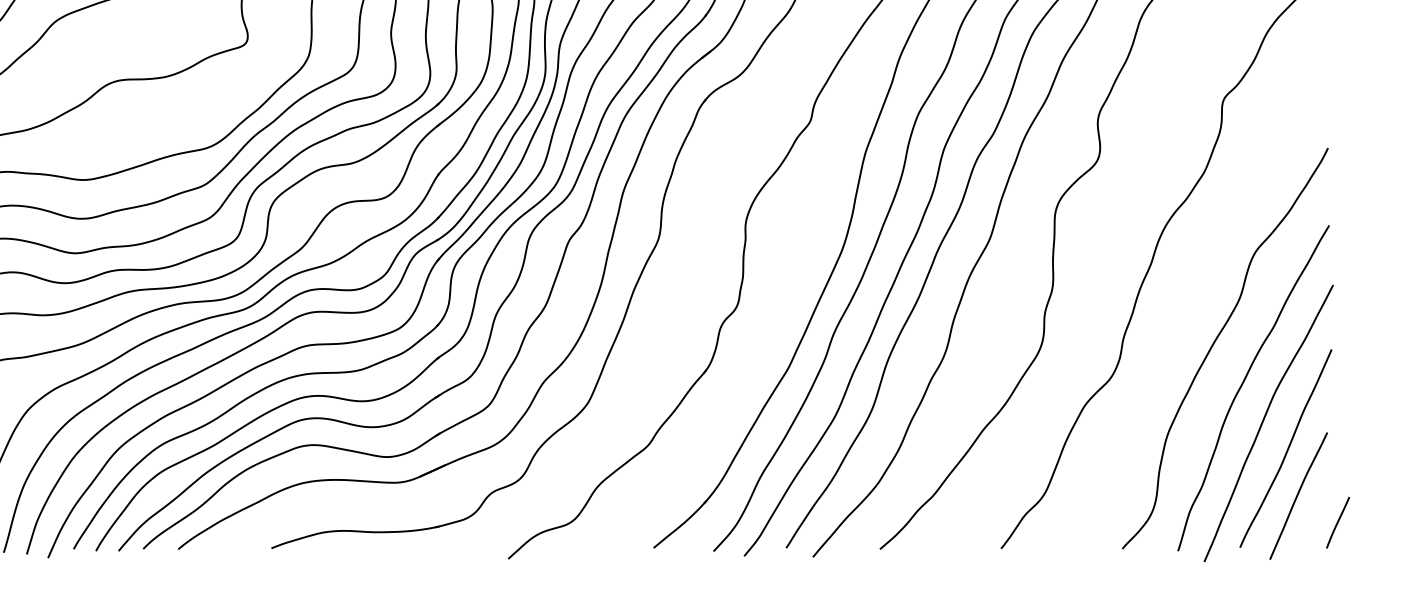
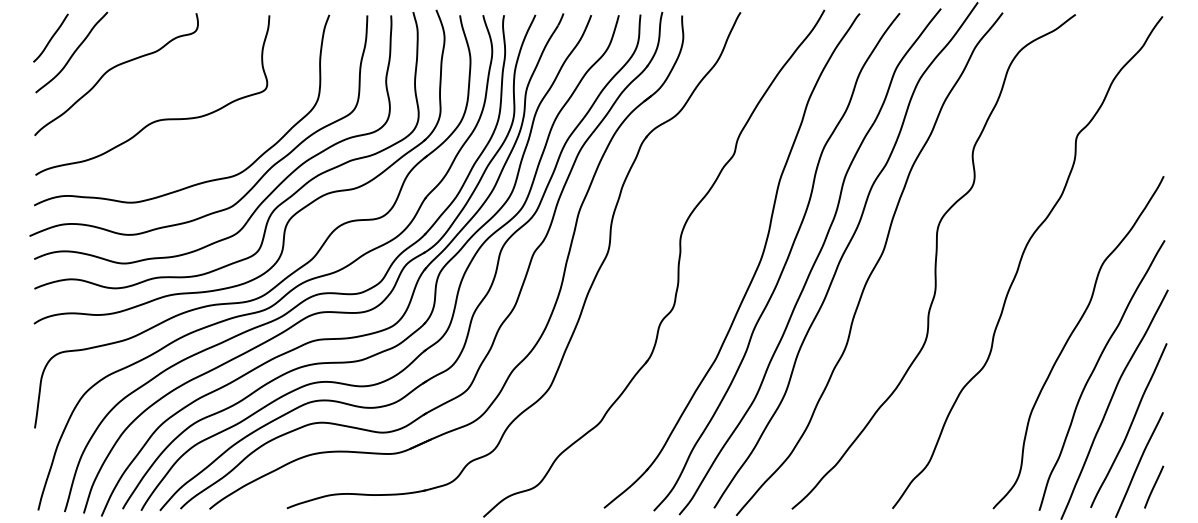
line: (1338, 521) -> (1154, 486), moved

